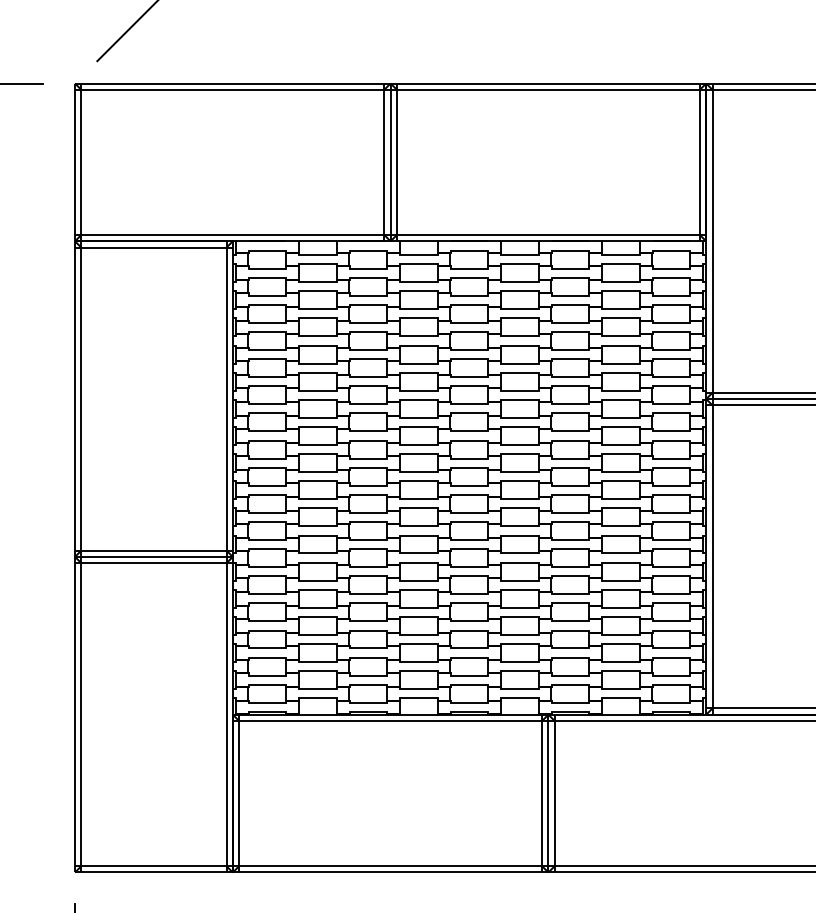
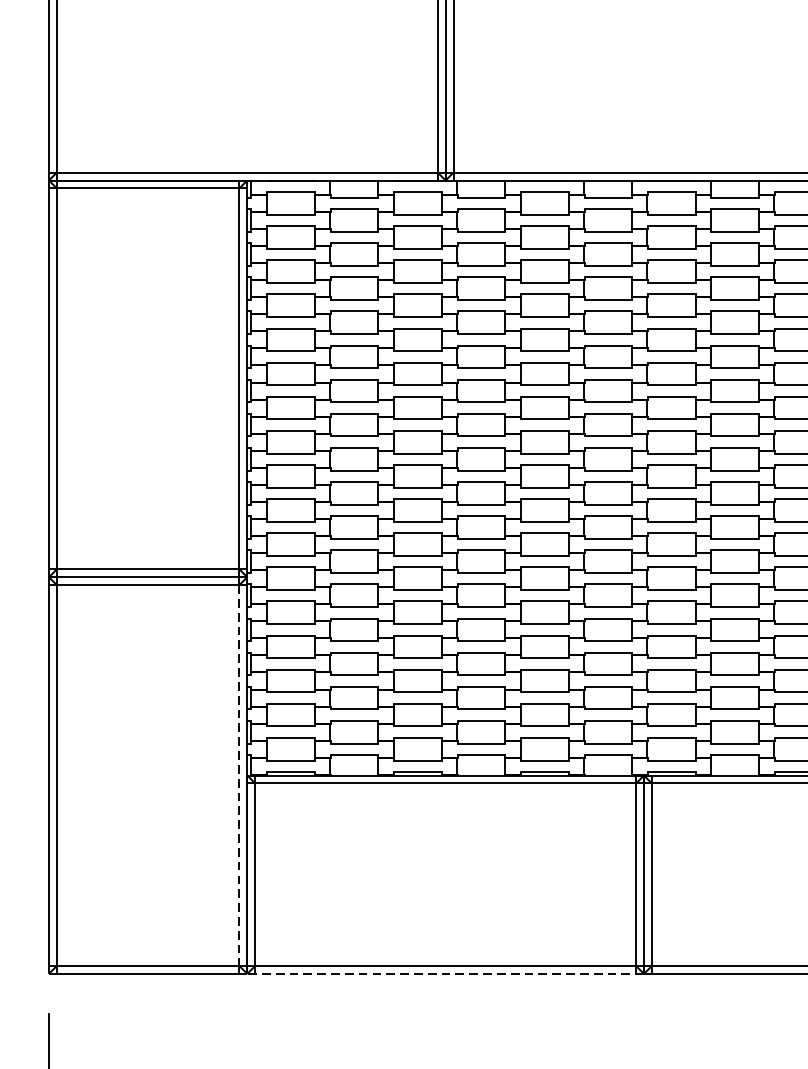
line: (226, 715) -> (239, 776), solid -> dashed
line: (390, 872) -> (445, 973), solid -> dashed

